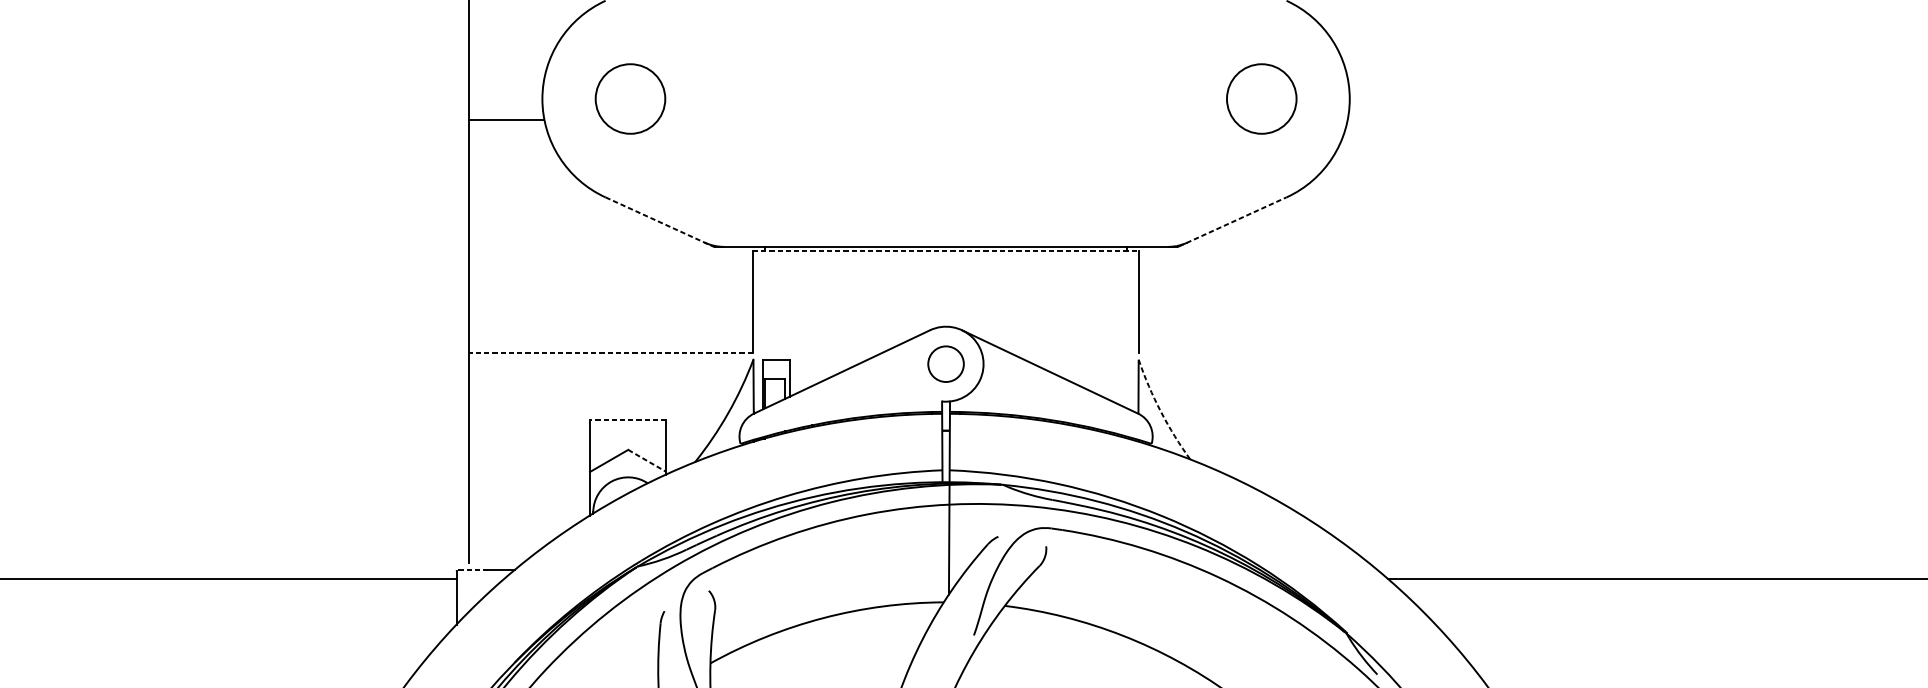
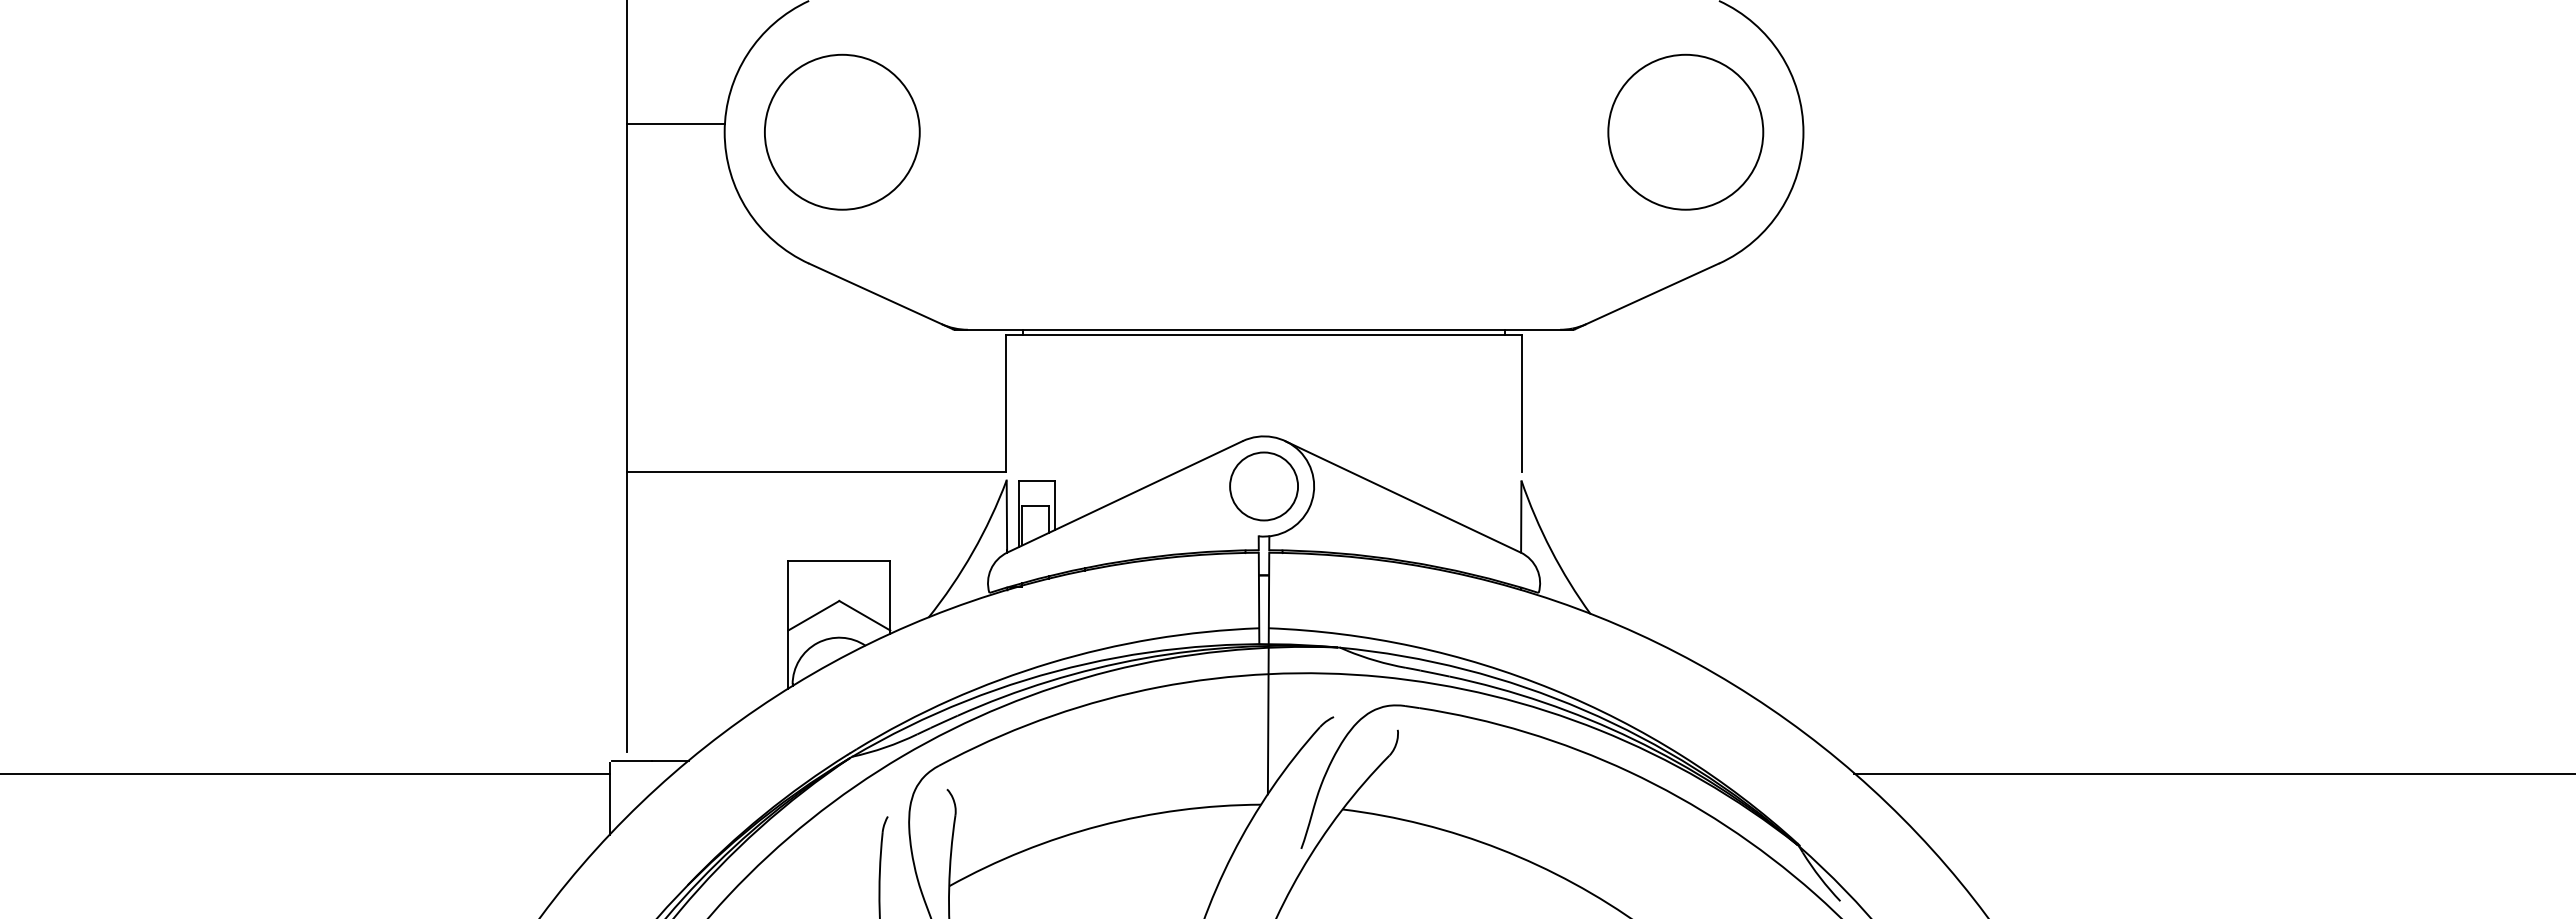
circle: (630, 98) -> (842, 131), size x1.67
circle: (1261, 98) -> (1685, 131), size x1.67
line: (505, 119) -> (675, 123), moved
line: (659, 222) -> (880, 296), dashed -> solid
line: (1233, 222) -> (1647, 296), dashed -> solid
line: (946, 250) -> (1264, 334), dashed -> solid
line: (610, 353) -> (815, 472), dashed -> solid
circle: (945, 364) -> (1263, 486), size x1.43
arc: (1161, 412) -> (1551, 550), dashed -> solid
line: (628, 420) -> (839, 561), dashed -> solid
line: (647, 460) -> (865, 615), dashed -> solid
line: (472, 569) -> (631, 760), dashed -> solid

